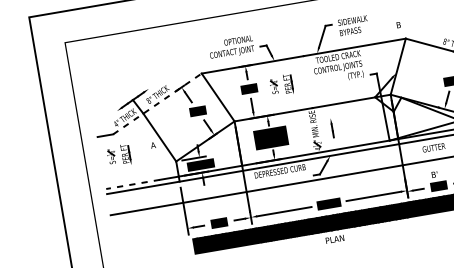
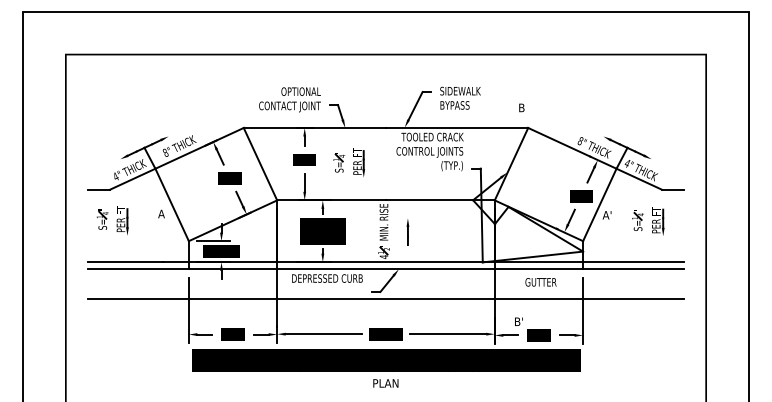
line: (157, 103) -> (176, 158), dashed -> solid
text: (434, 174) -> (518, 321), moved
line: (132, 184) -> (124, 262), dashed -> solid

